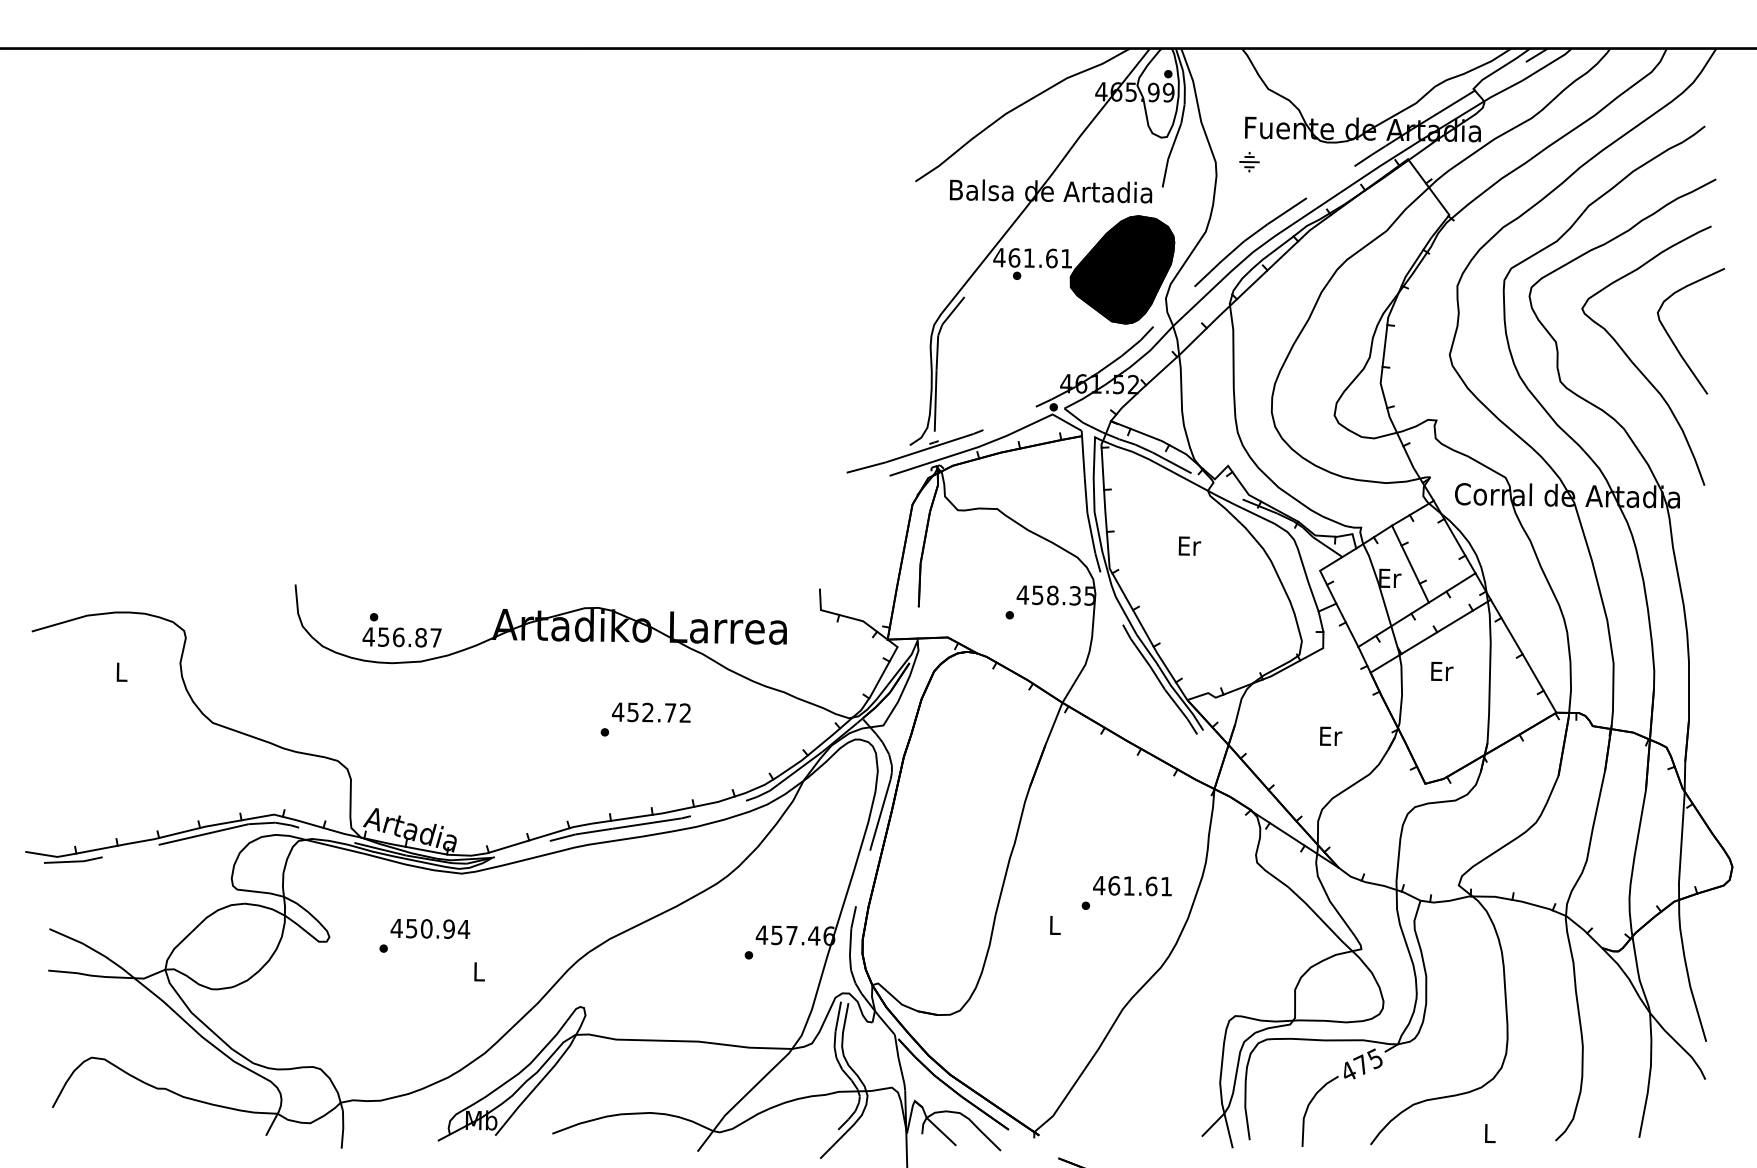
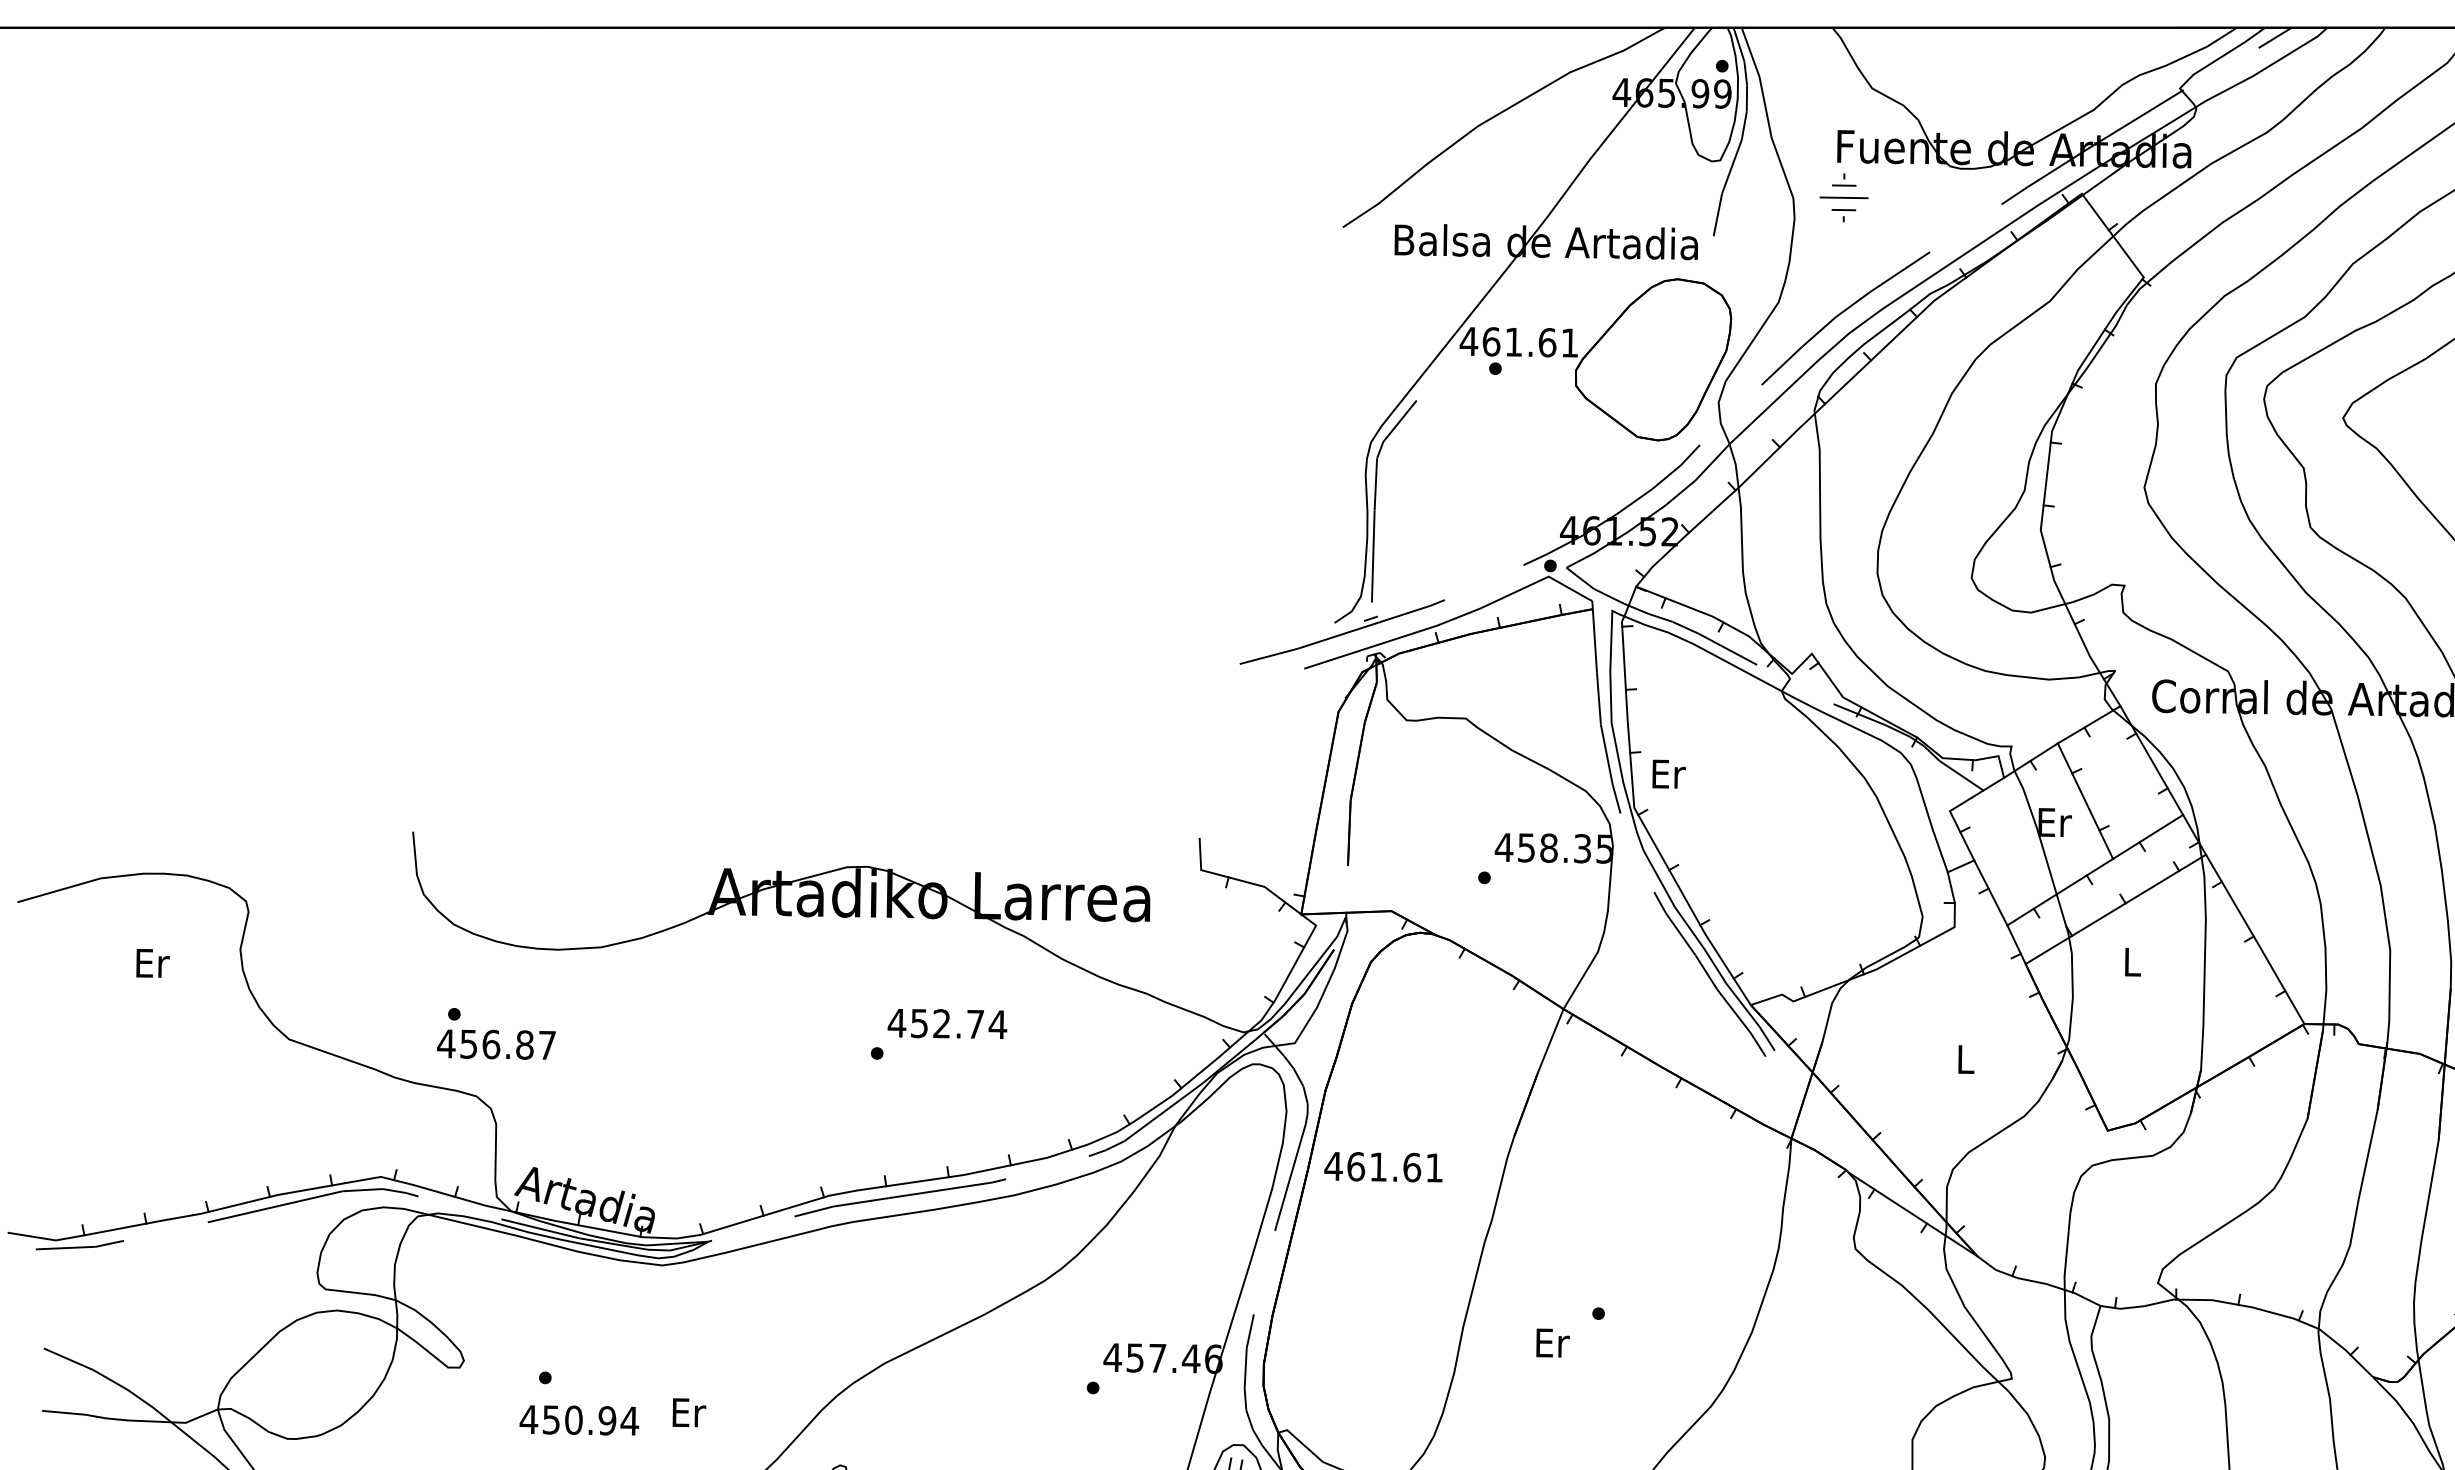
part: (1249, 162) -> (1844, 198), size x1.6
fill: (1122, 269) -> (1653, 359), removed
text: (1189, 545) -> (1668, 773), moved
text: (401, 630) -> (495, 1034), moved
text: (1442, 670) -> (2133, 960), Er -> L
text: (122, 671) -> (153, 962), L -> Er
text: (685, 712) -> (998, 1023), 452.72 -> 452.74
text: (1331, 735) -> (1967, 1058), Er -> L
text: (1132, 886) -> (1383, 1167), moved
text: (1055, 924) -> (1553, 1341), L -> Er
text: (430, 928) -> (579, 1419), moved
text: (479, 971) -> (689, 1412), L -> Er

